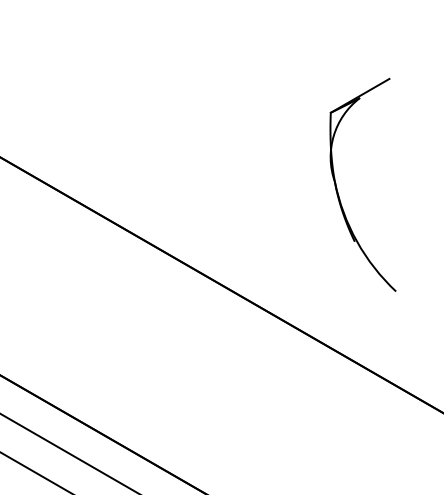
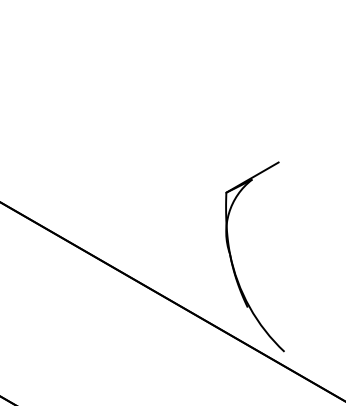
part: (337, 187) -> (232, 259), moved

